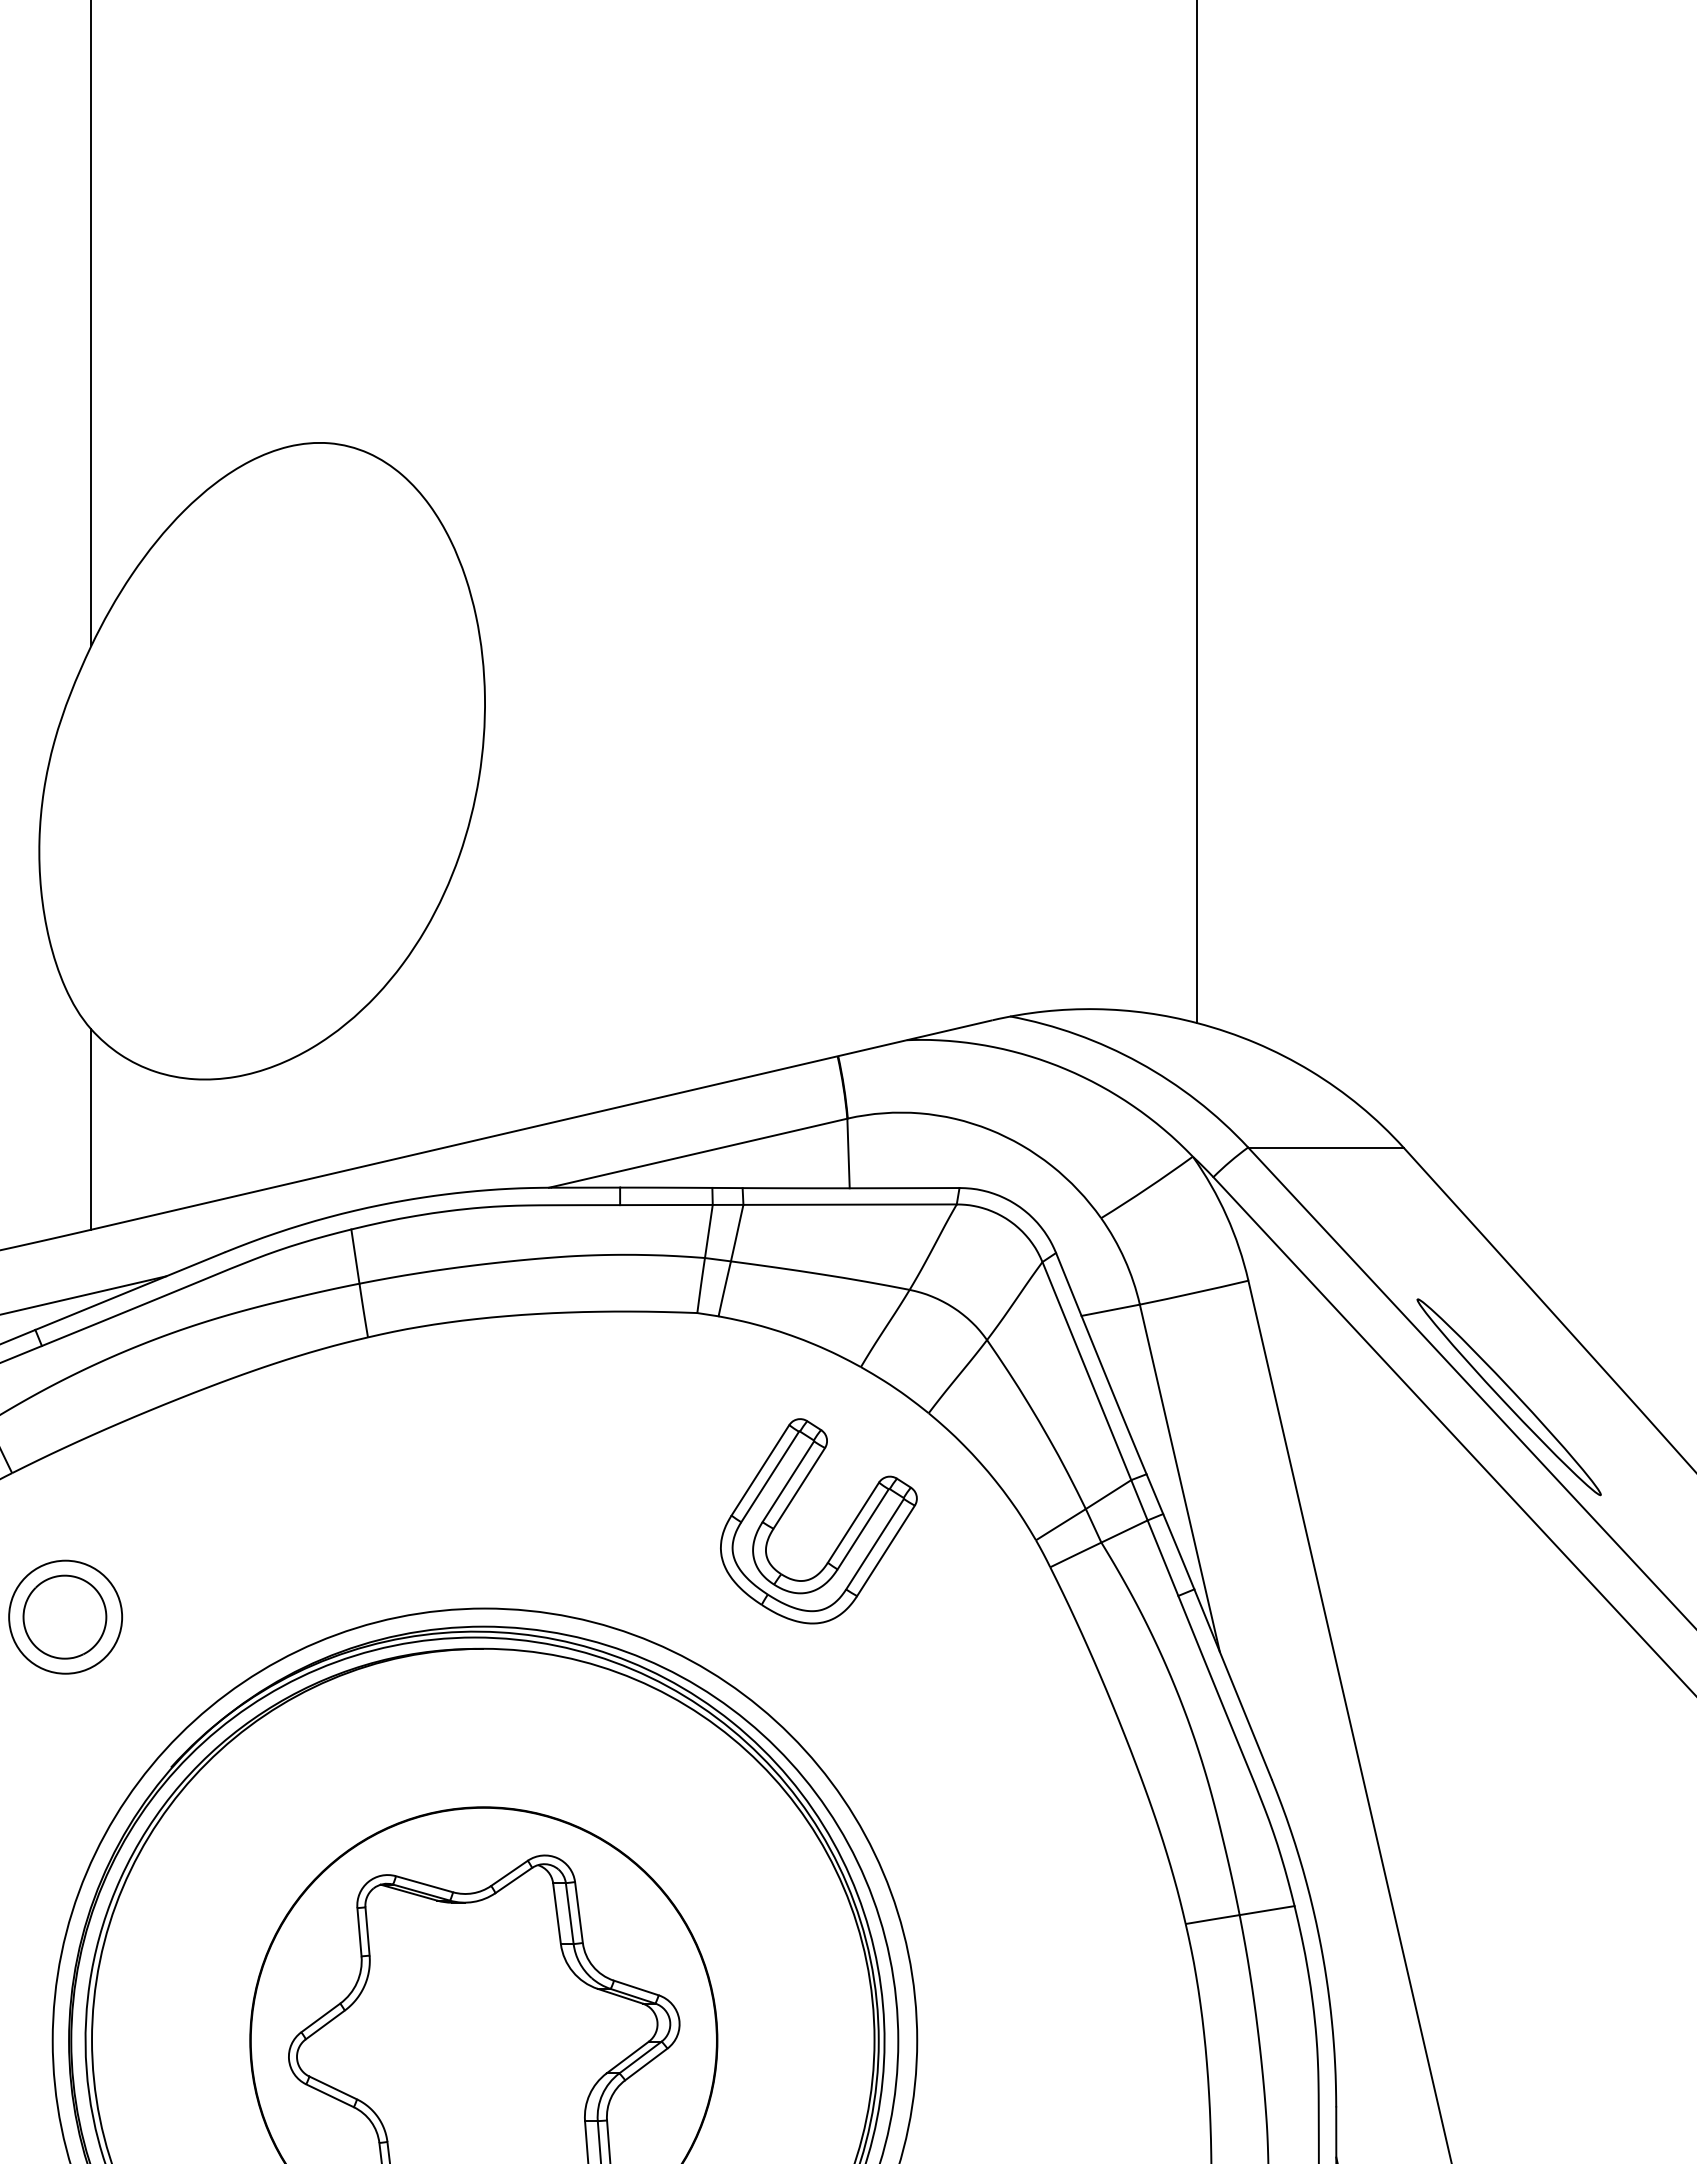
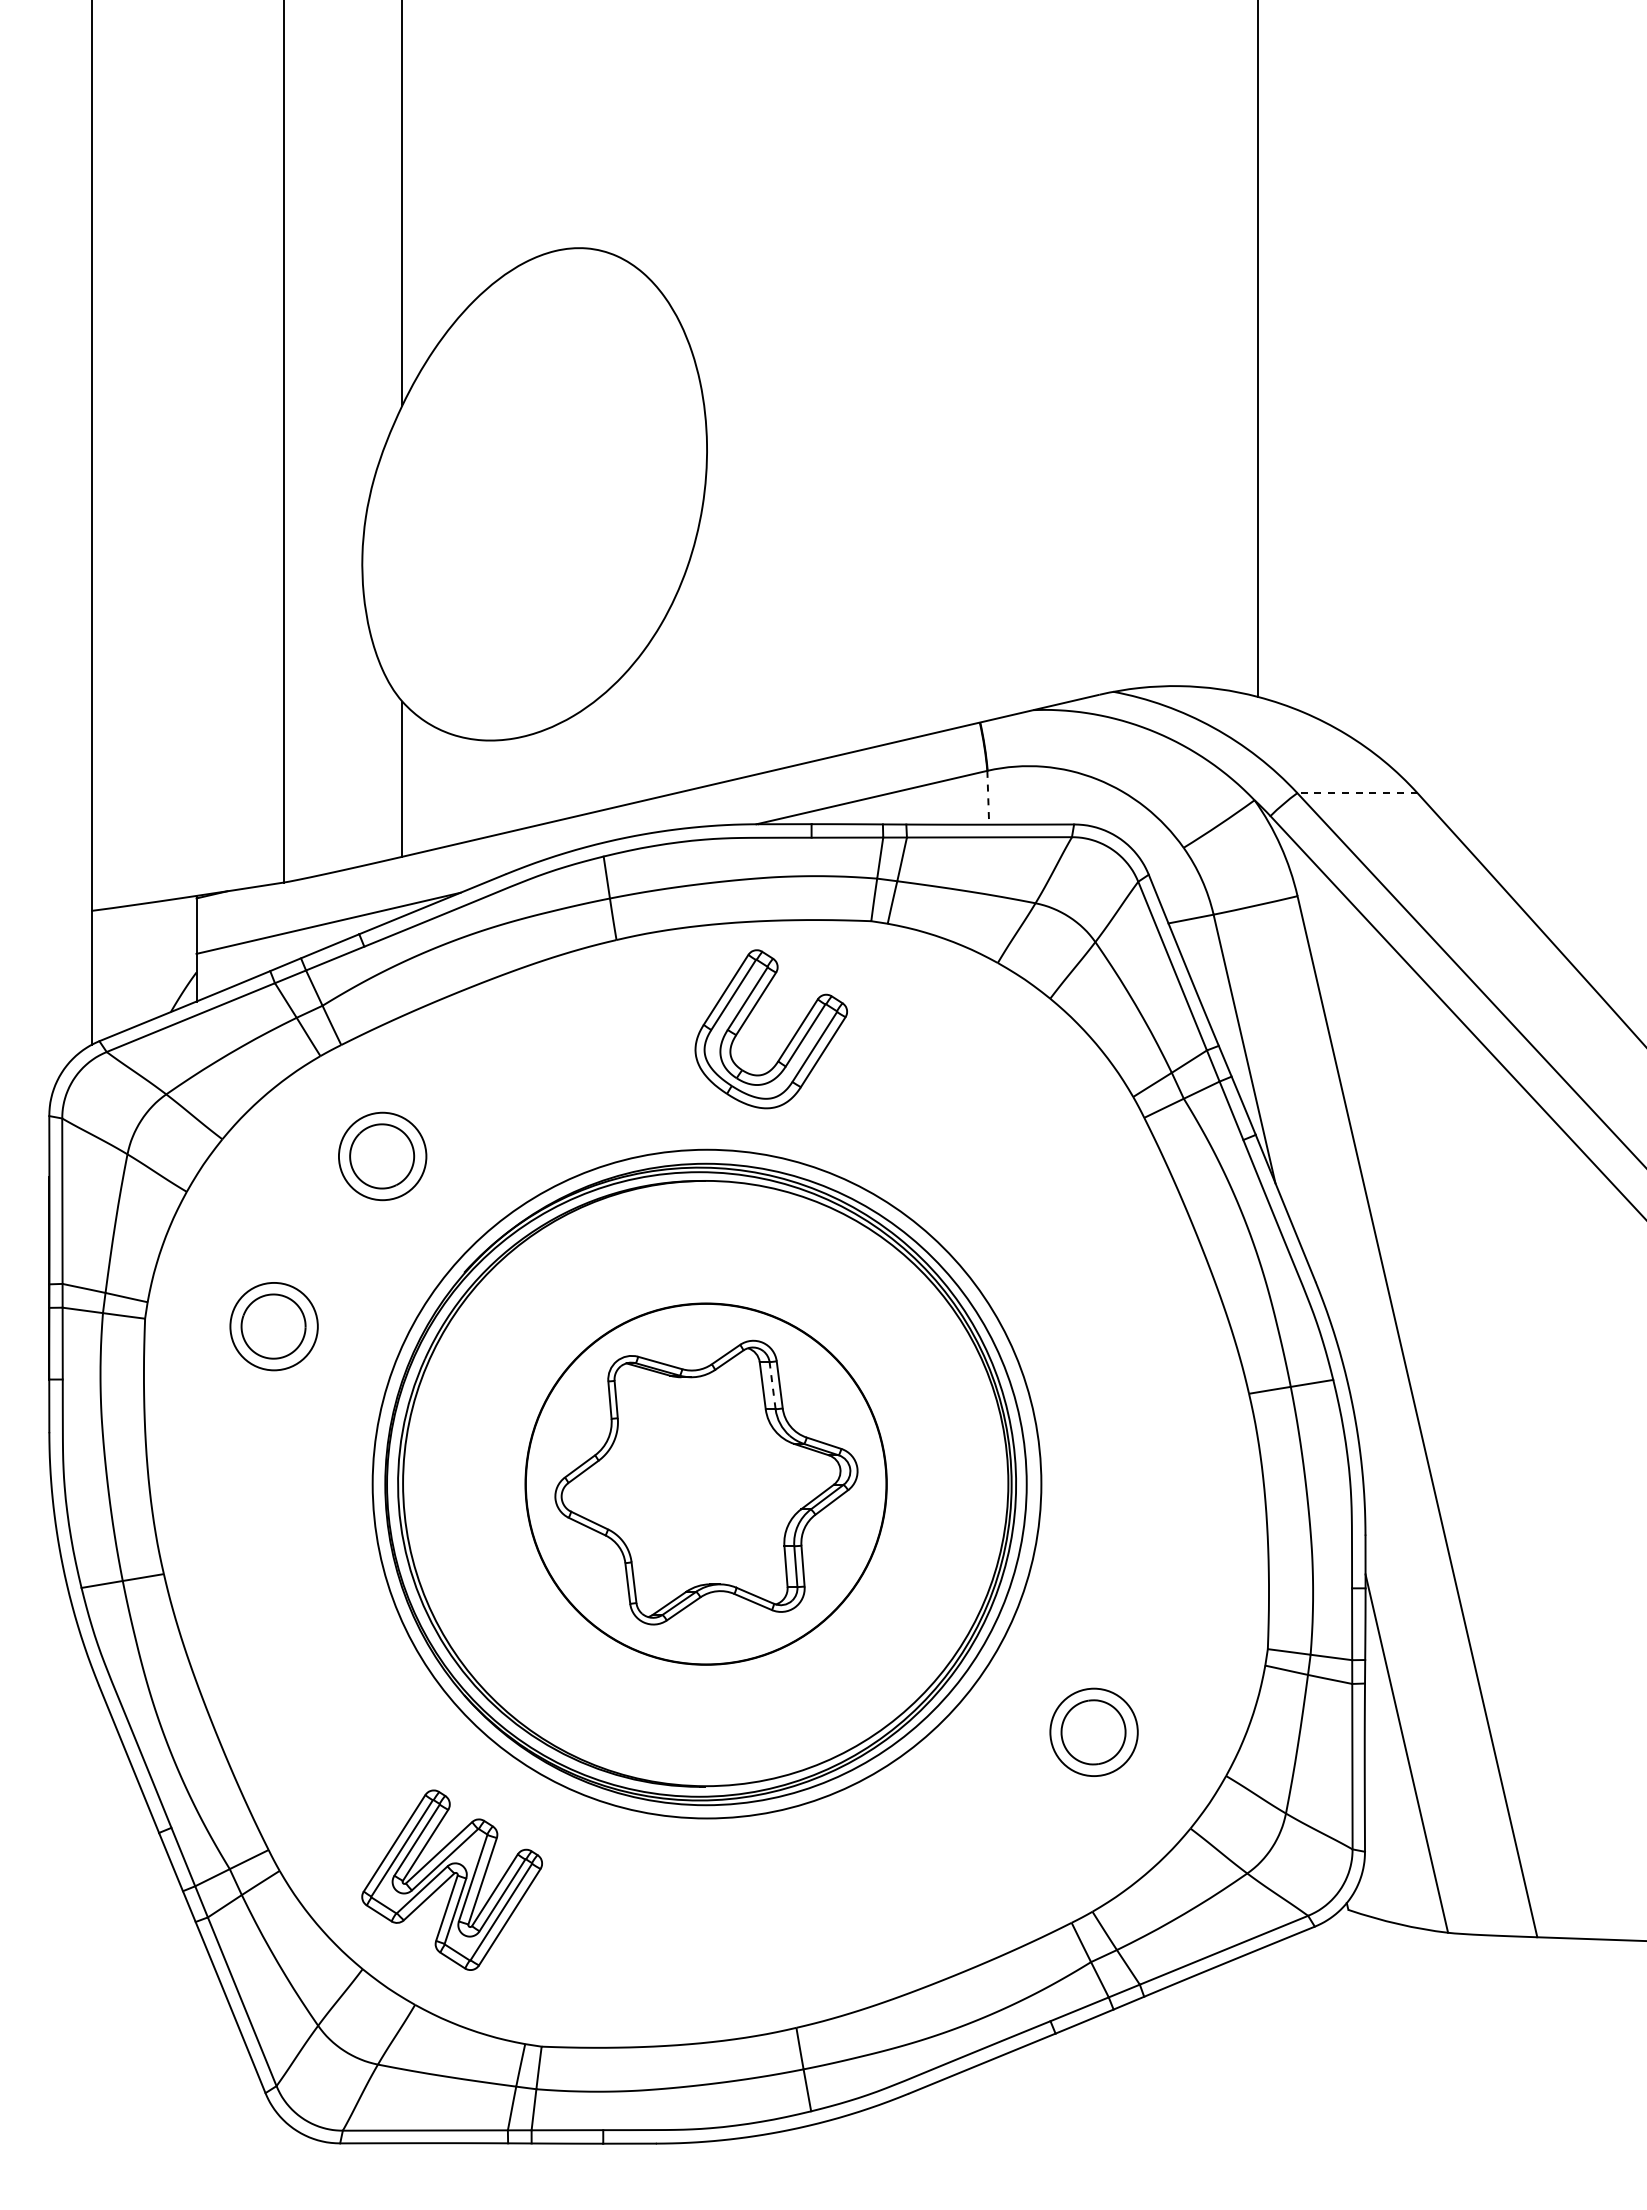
line: (1324, 1147) -> (1356, 793), solid -> dashed
line: (848, 1153) -> (988, 797), solid -> dashed
part: (1509, 1396) -> (1499, 985), removed
part: (842, 1537) -> (789, 1041), moved
line: (569, 1913) -> (772, 1385), solid -> dashed

